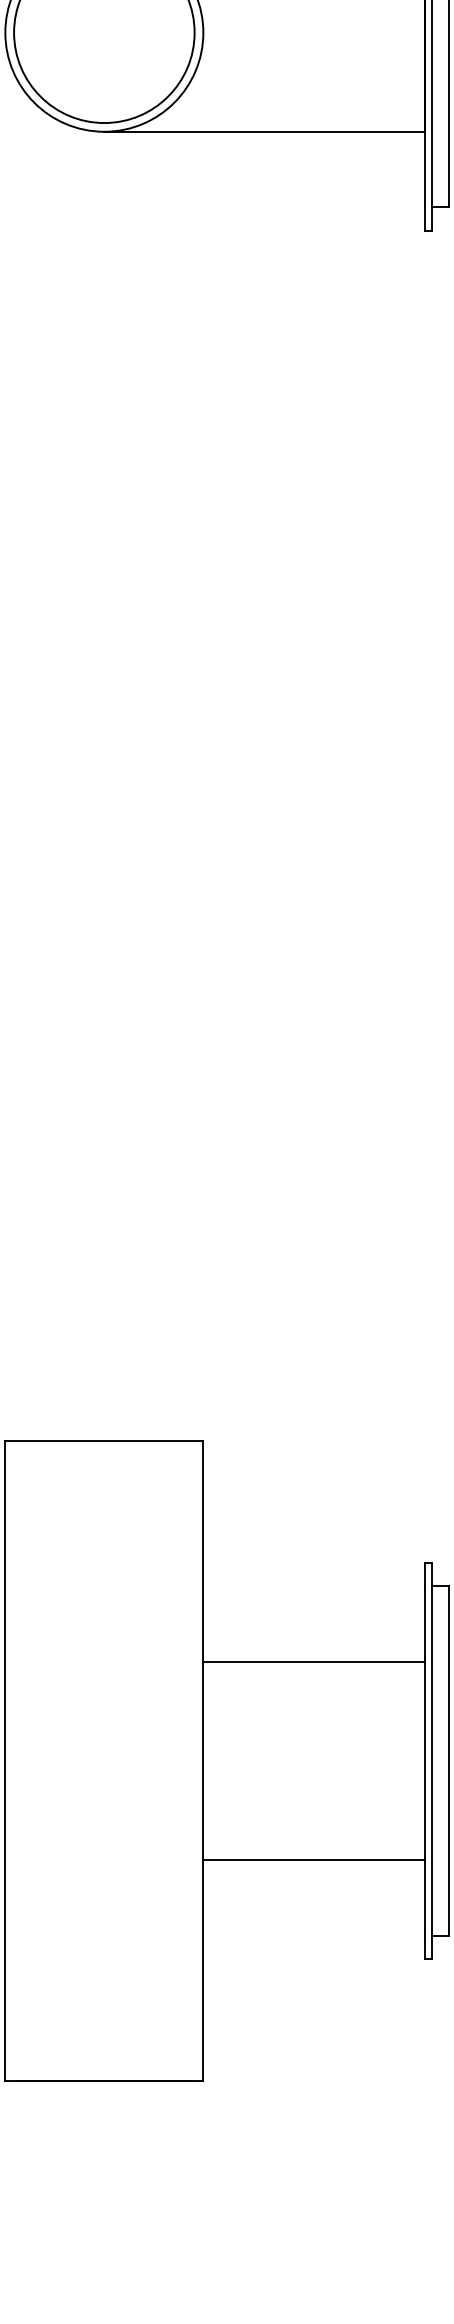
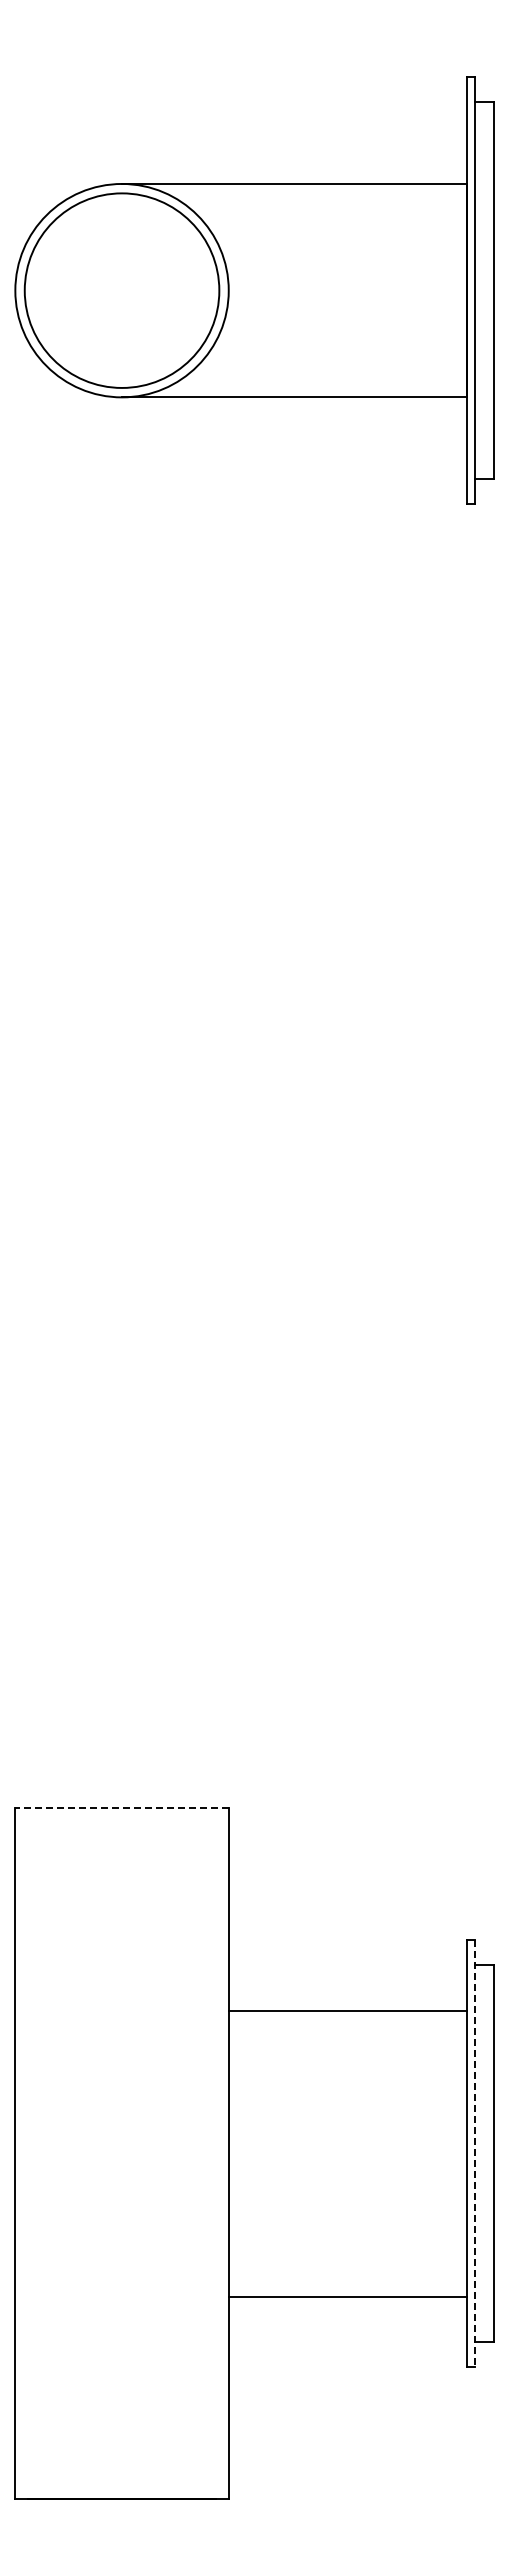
line: (104, 1441) -> (122, 1808), solid -> dashed
line: (313, 1661) -> (347, 2010), moved
line: (431, 1762) -> (474, 2154), solid -> dashed
line: (313, 1860) -> (347, 2297), moved

